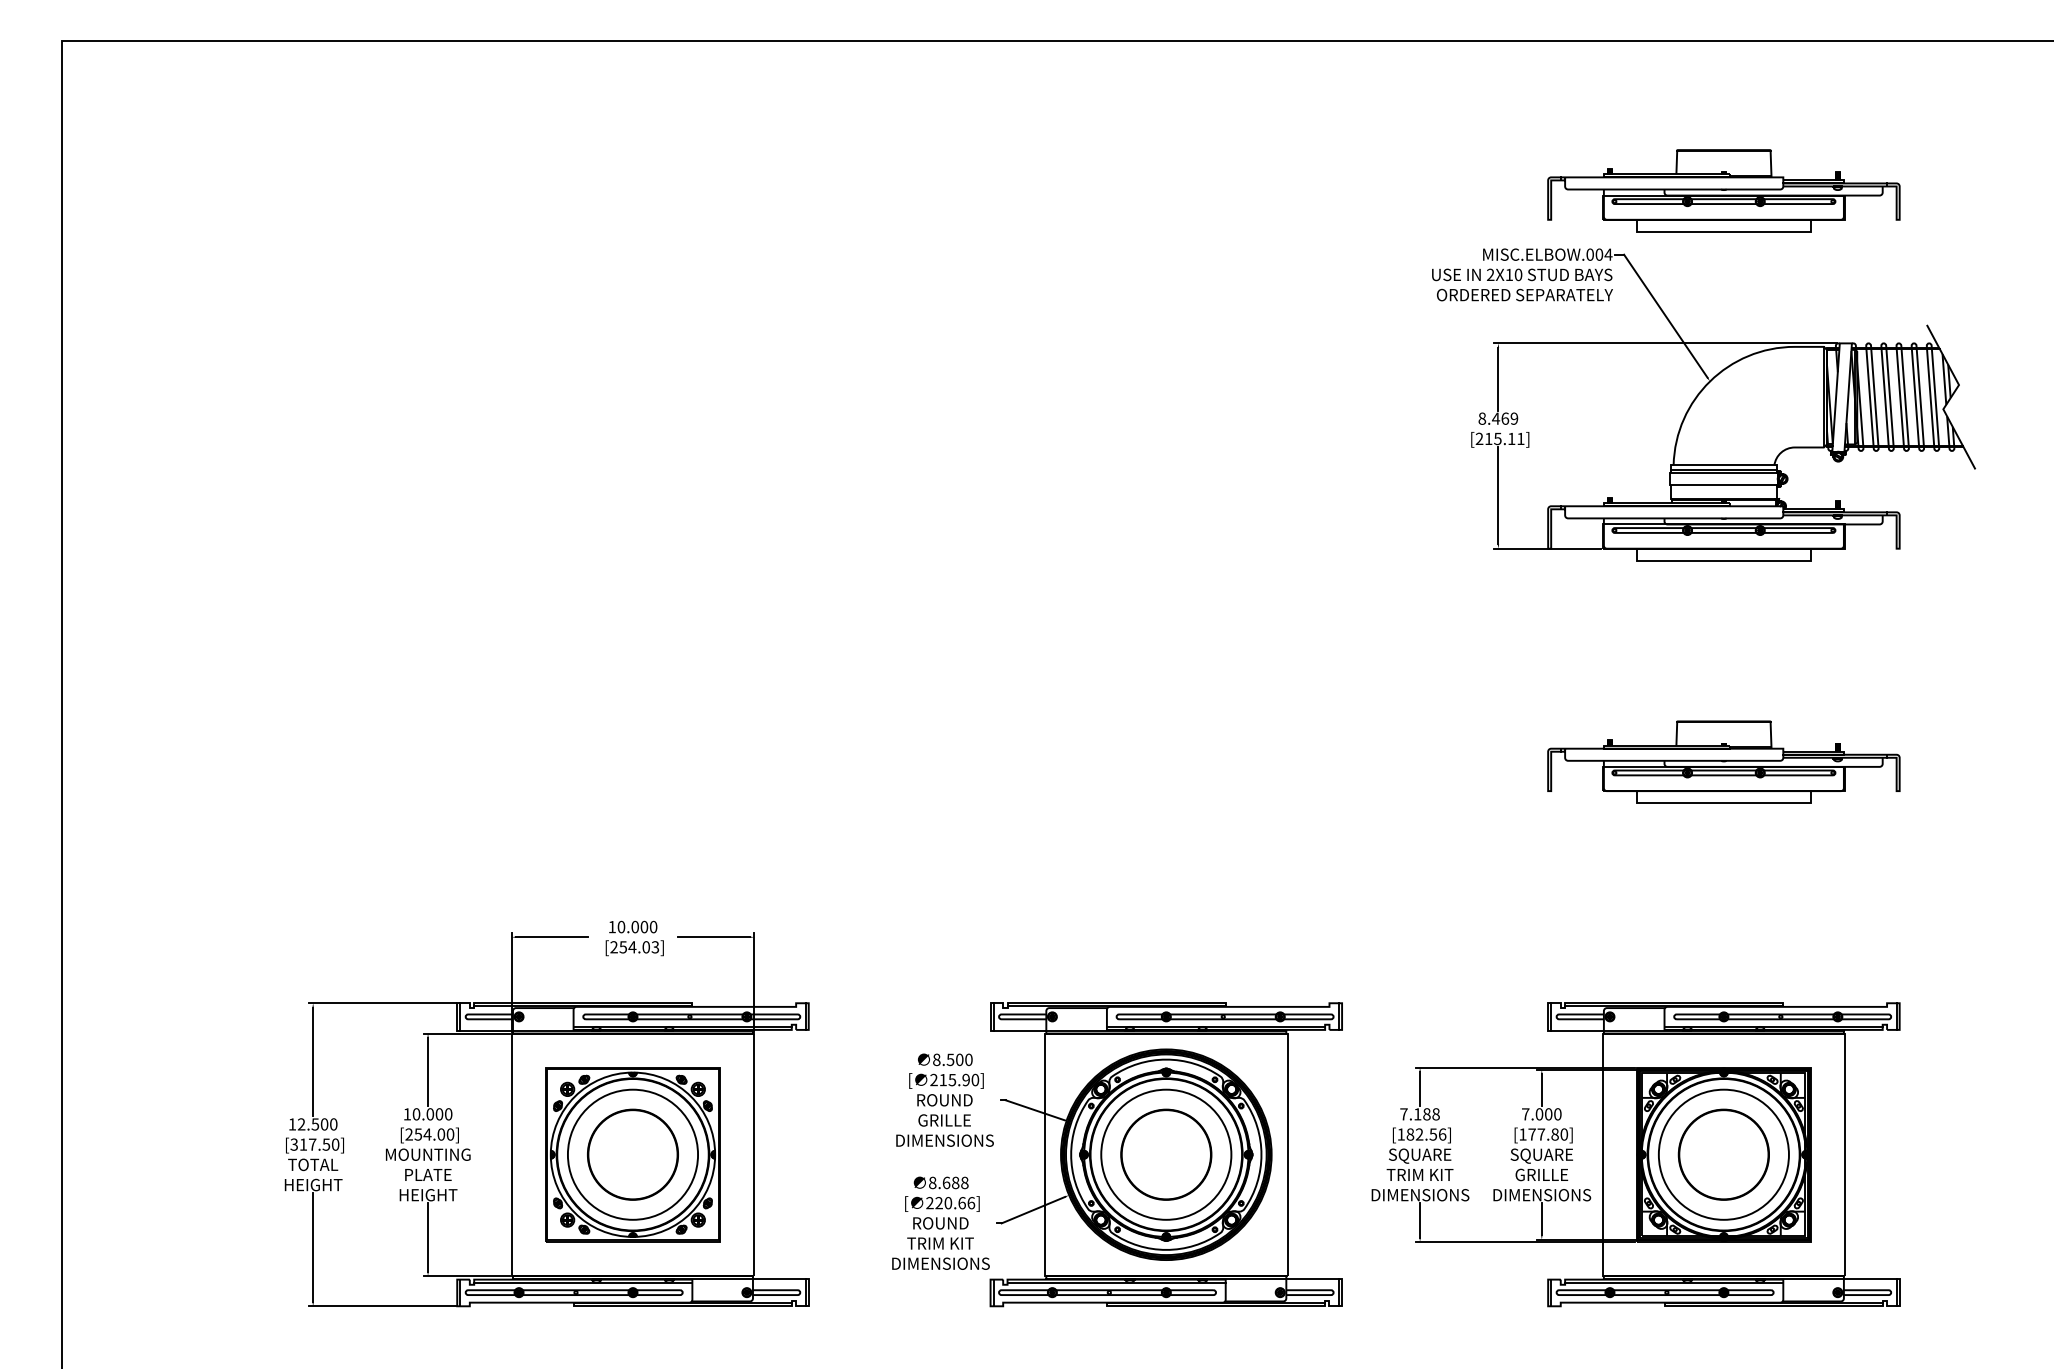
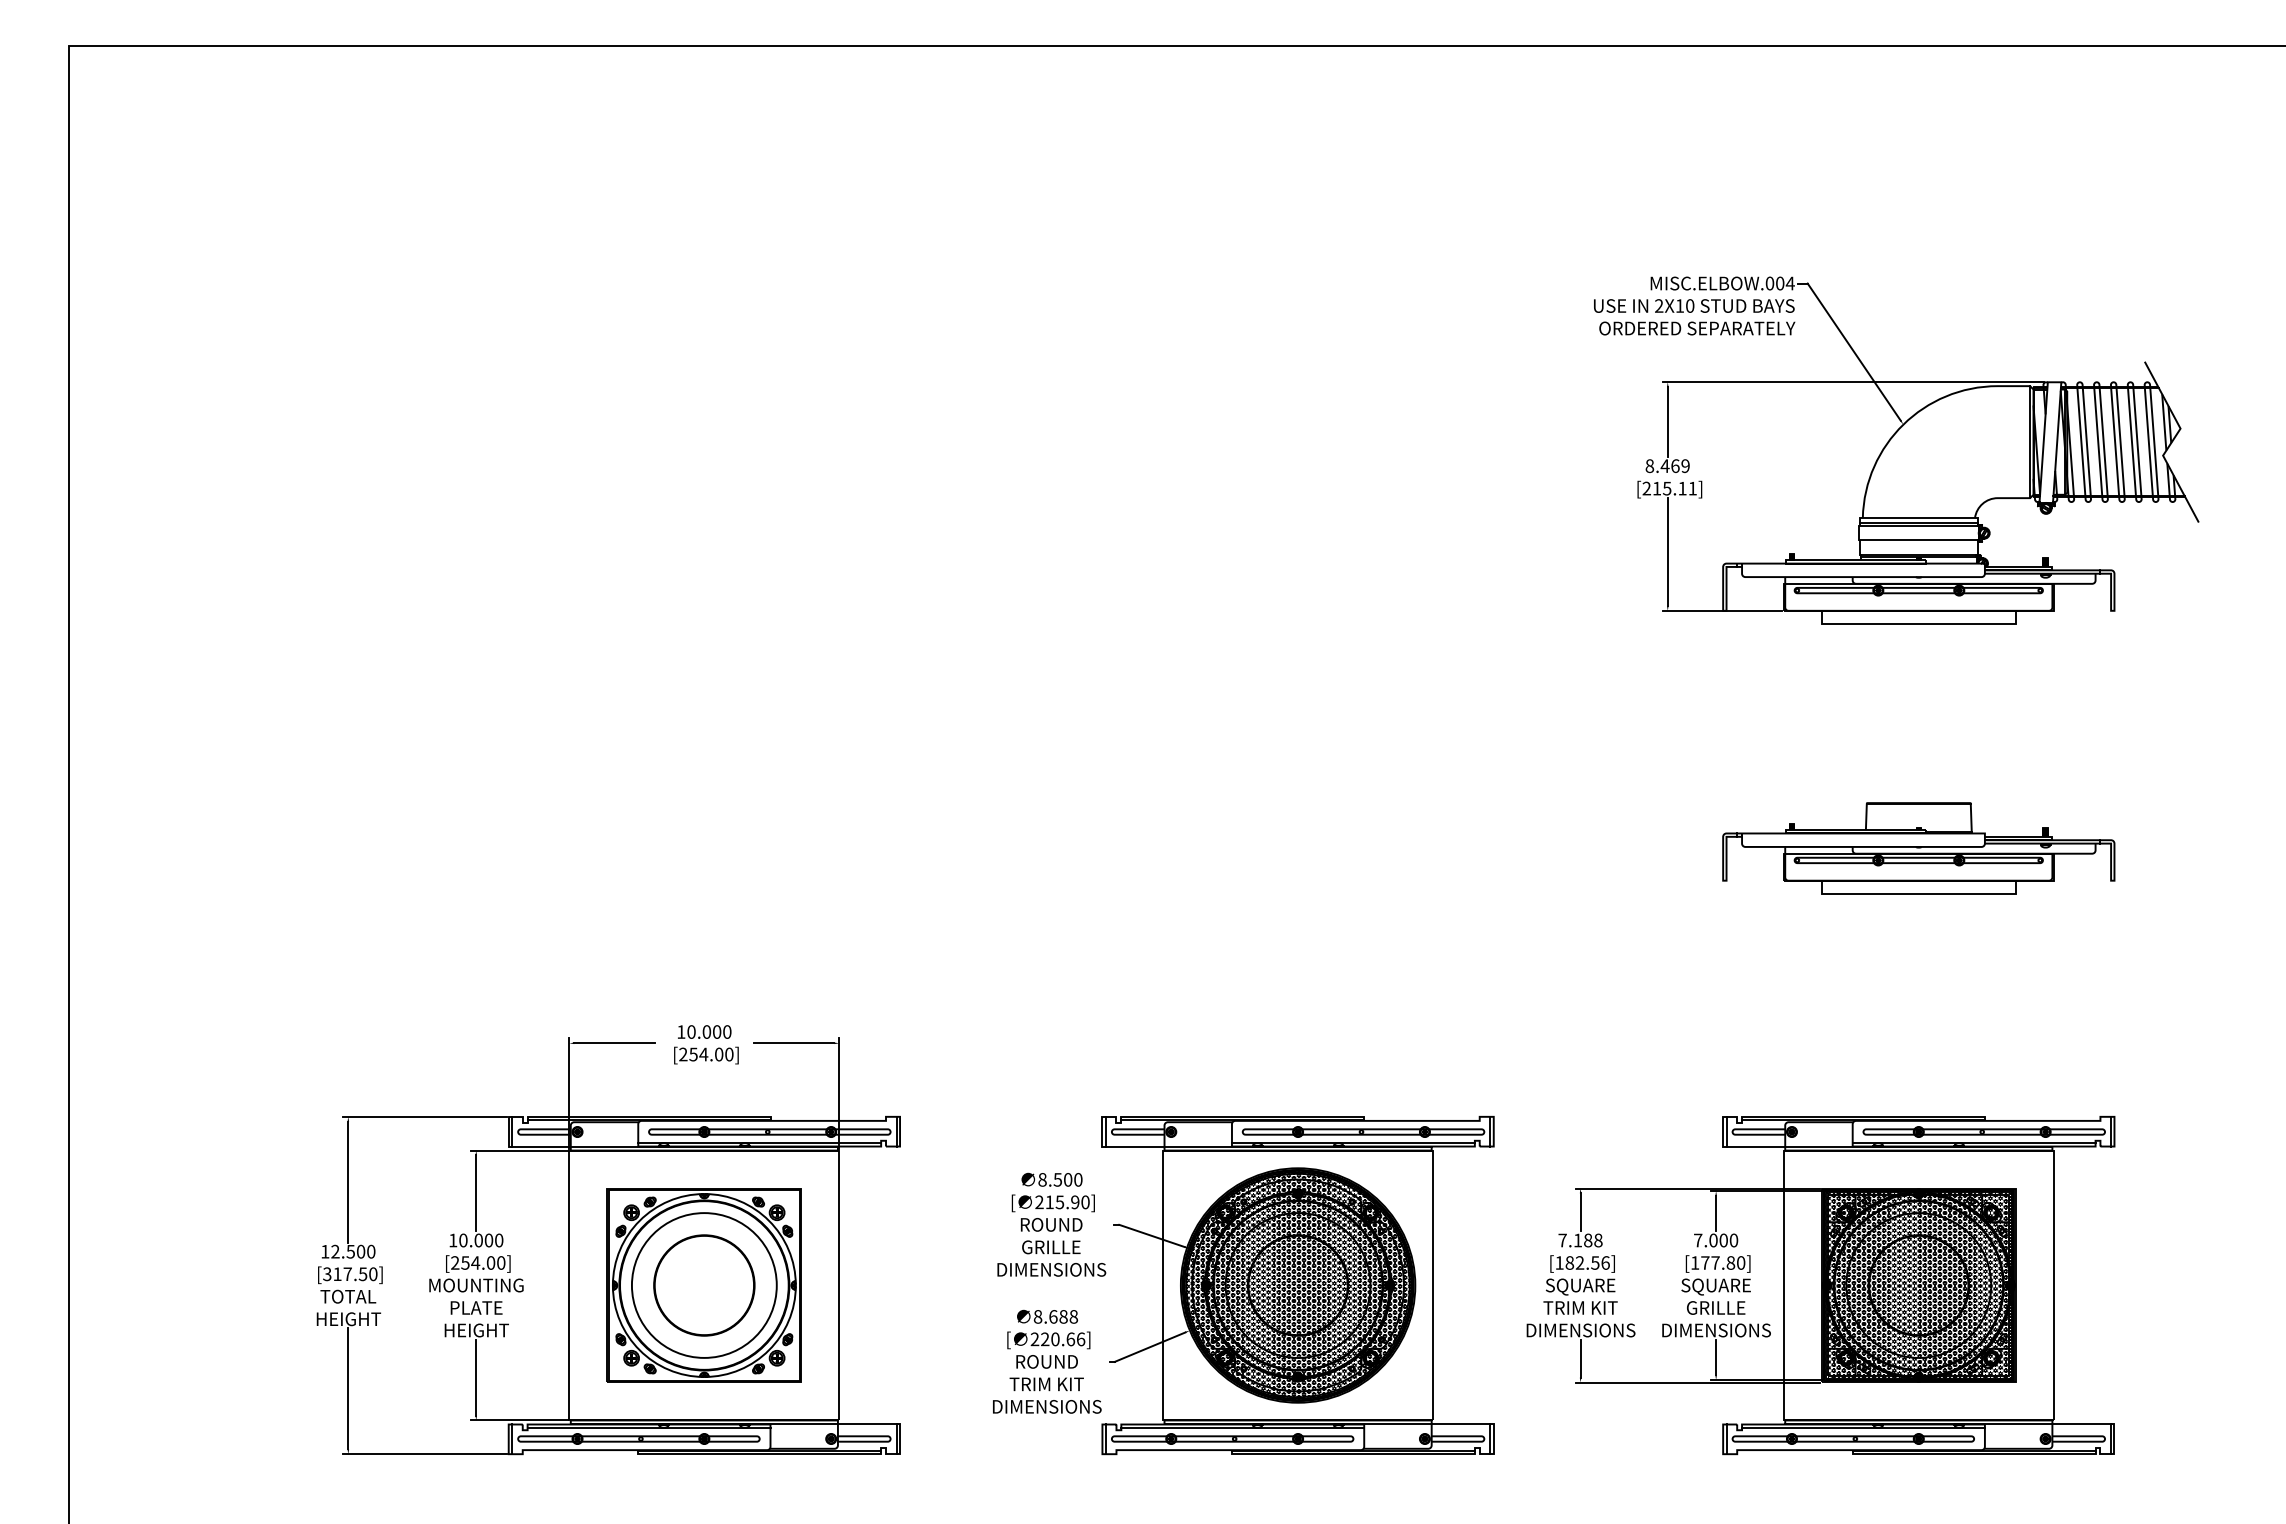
part: (1723, 190) -> (1918, 212), removed
text: (655, 947) -> (729, 1054), [254.03] -> [254.00]
hatch: (1165, 1154) -> (1297, 1285), added
hatch: (1723, 1154) -> (1918, 1285), added

